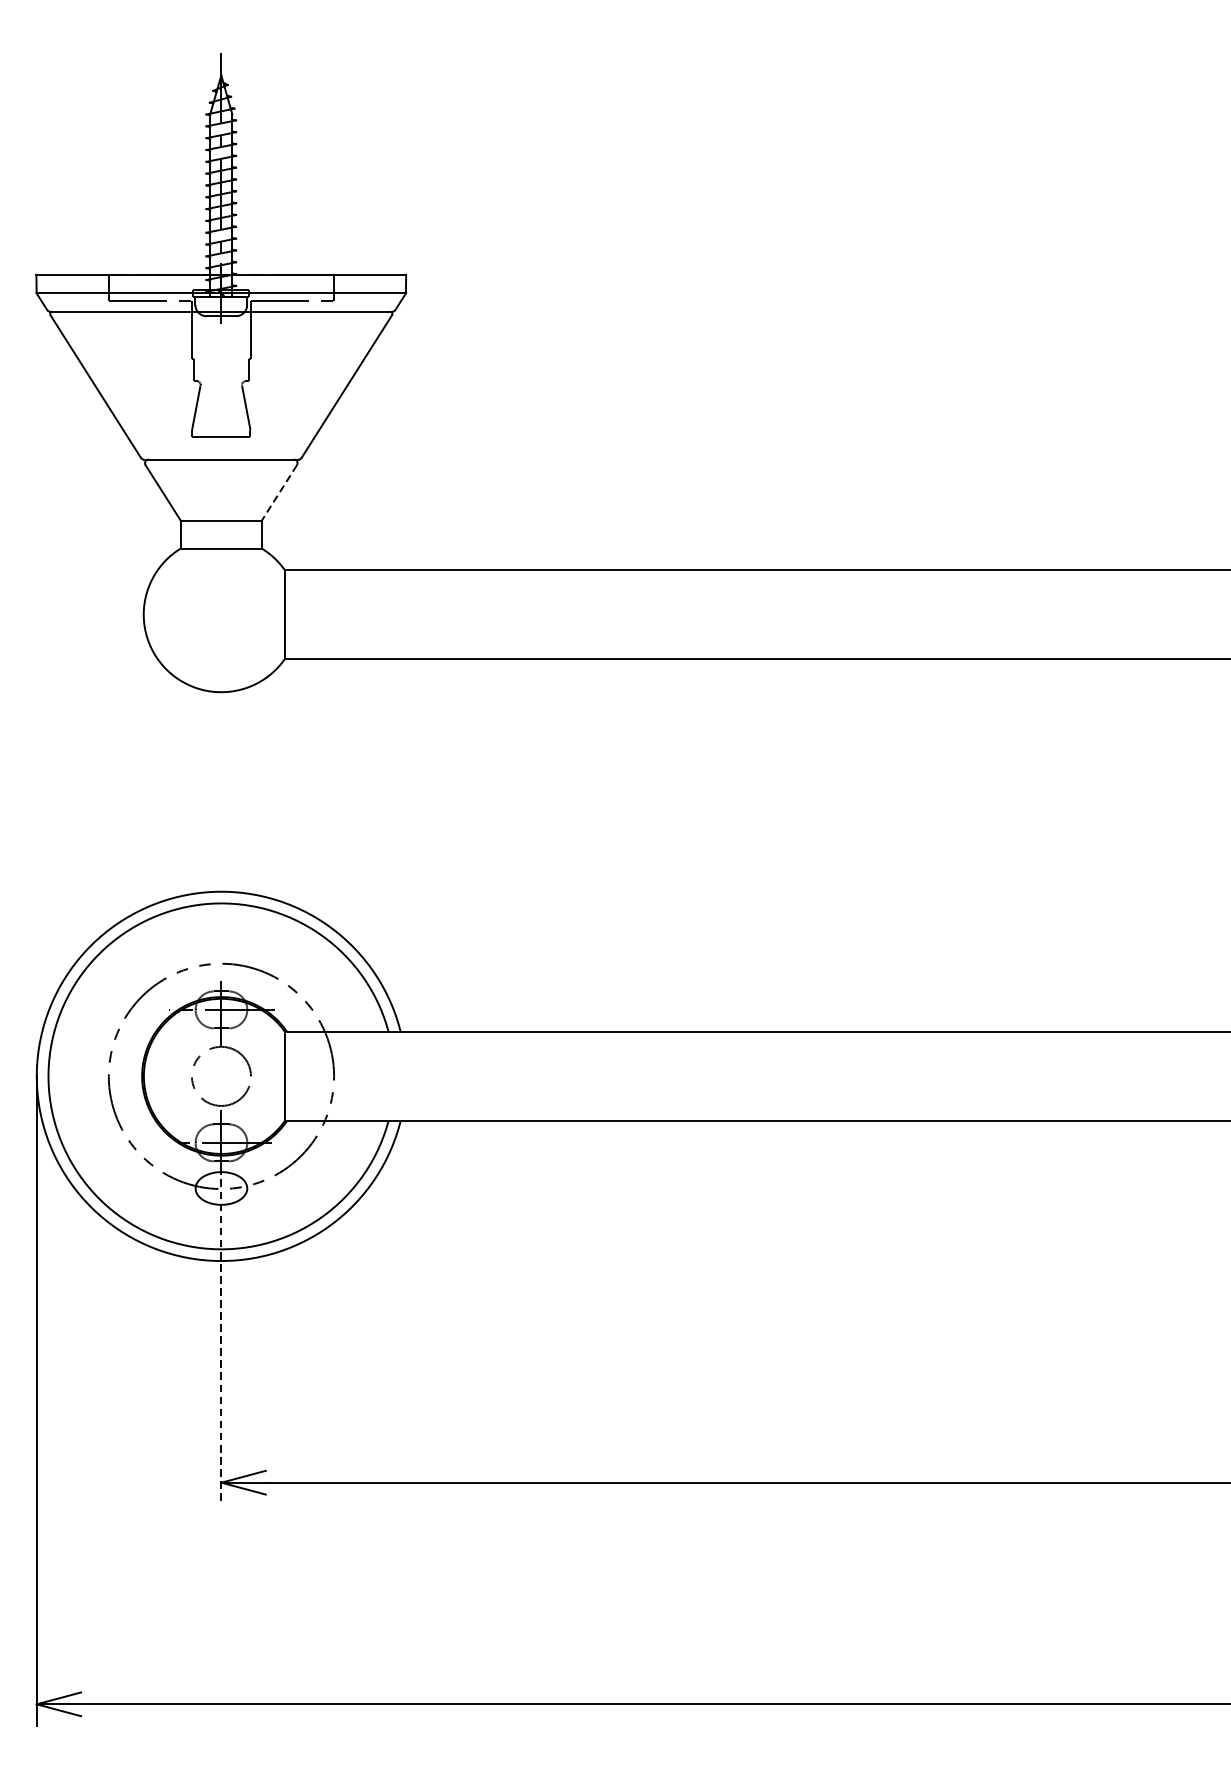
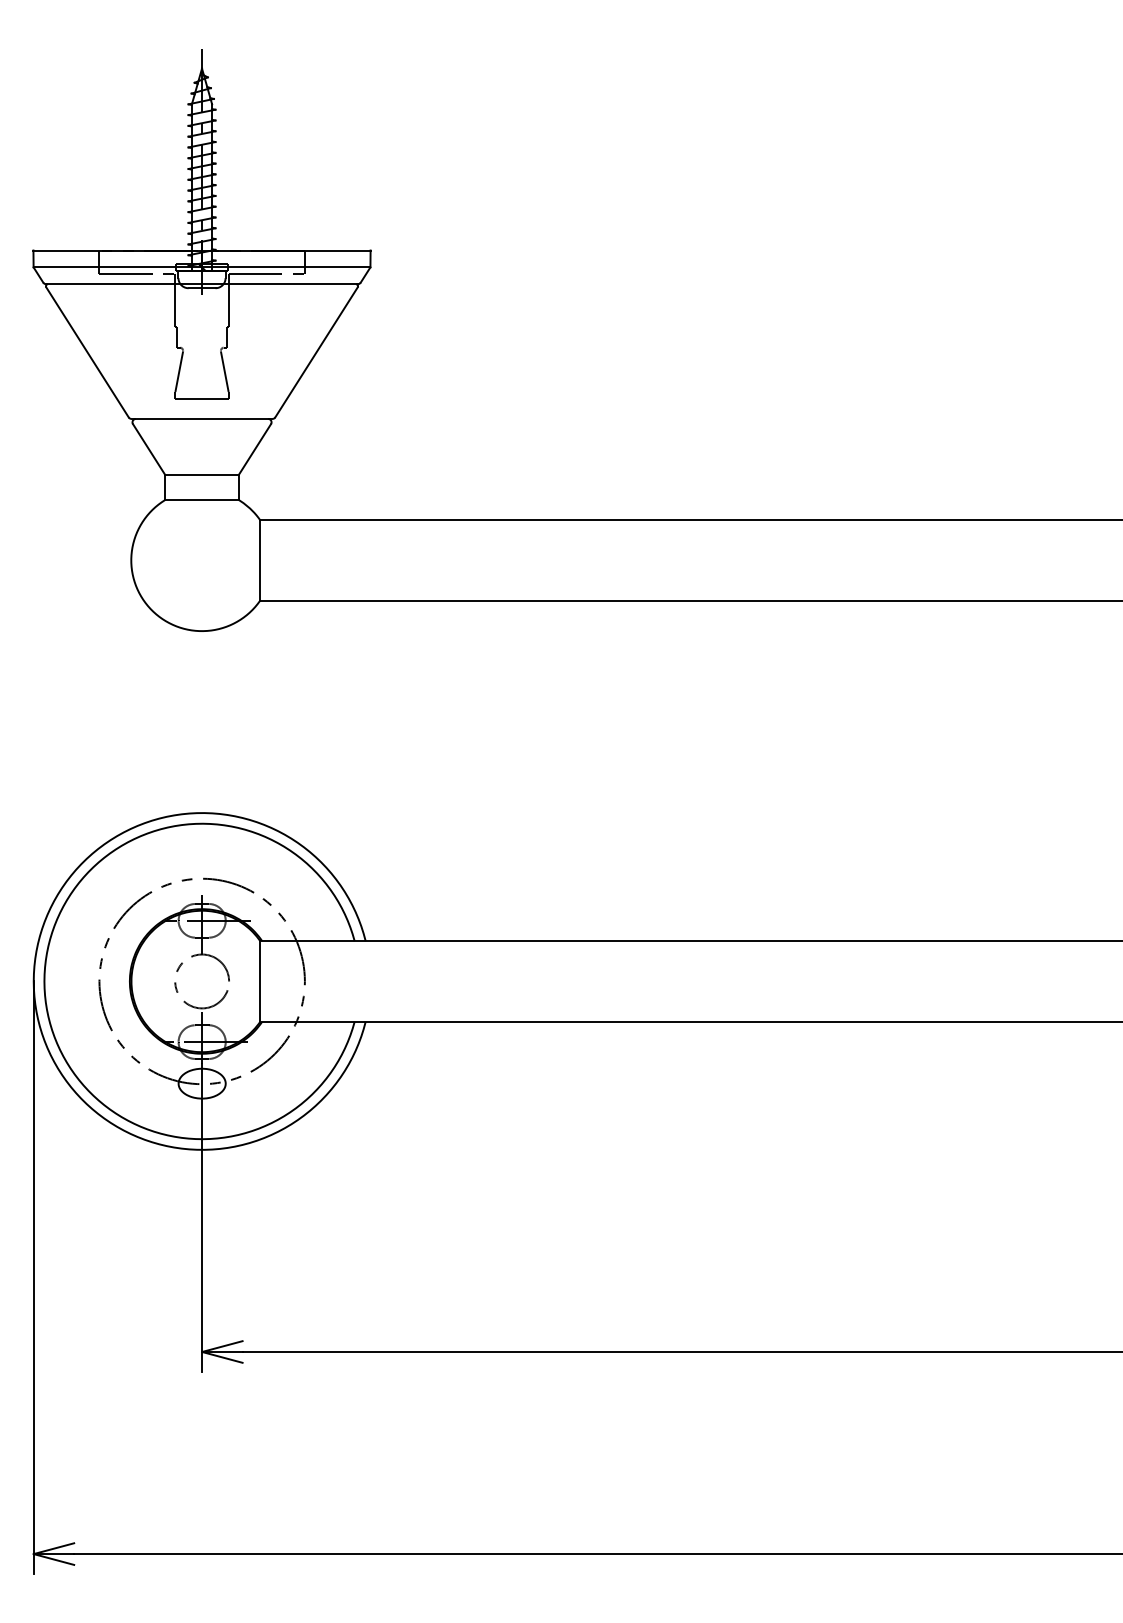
line: (279, 493) -> (255, 449), dashed -> solid
line: (221, 1336) -> (202, 1218), dashed -> solid

